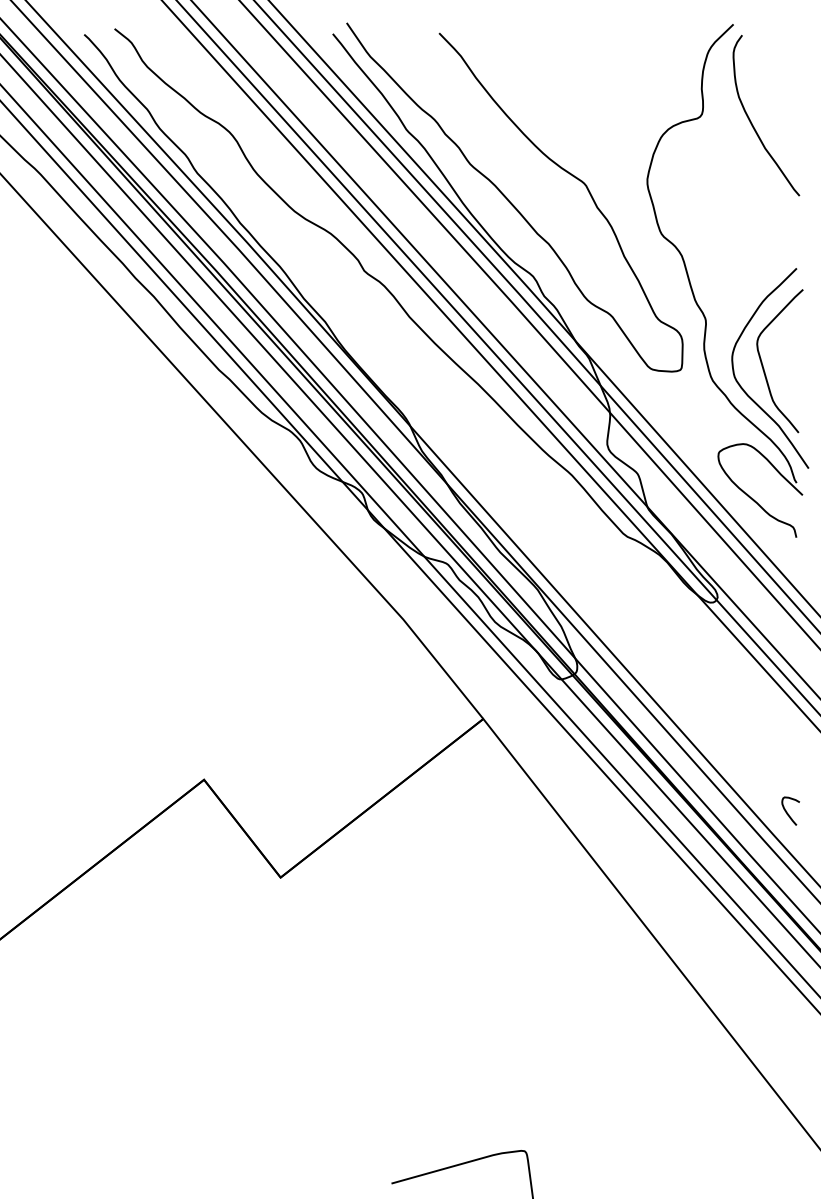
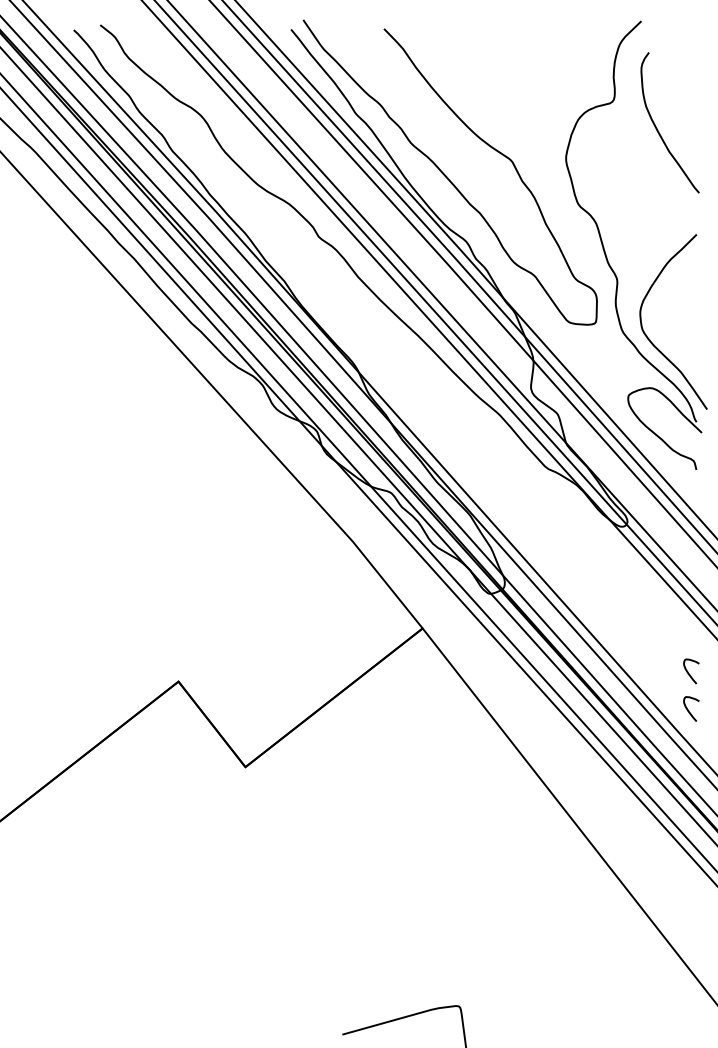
curve: (752, 123) -> (658, 129), moved
curve: (763, 365) -> (667, 319), removed
curve: (787, 768) -> (688, 671), added

